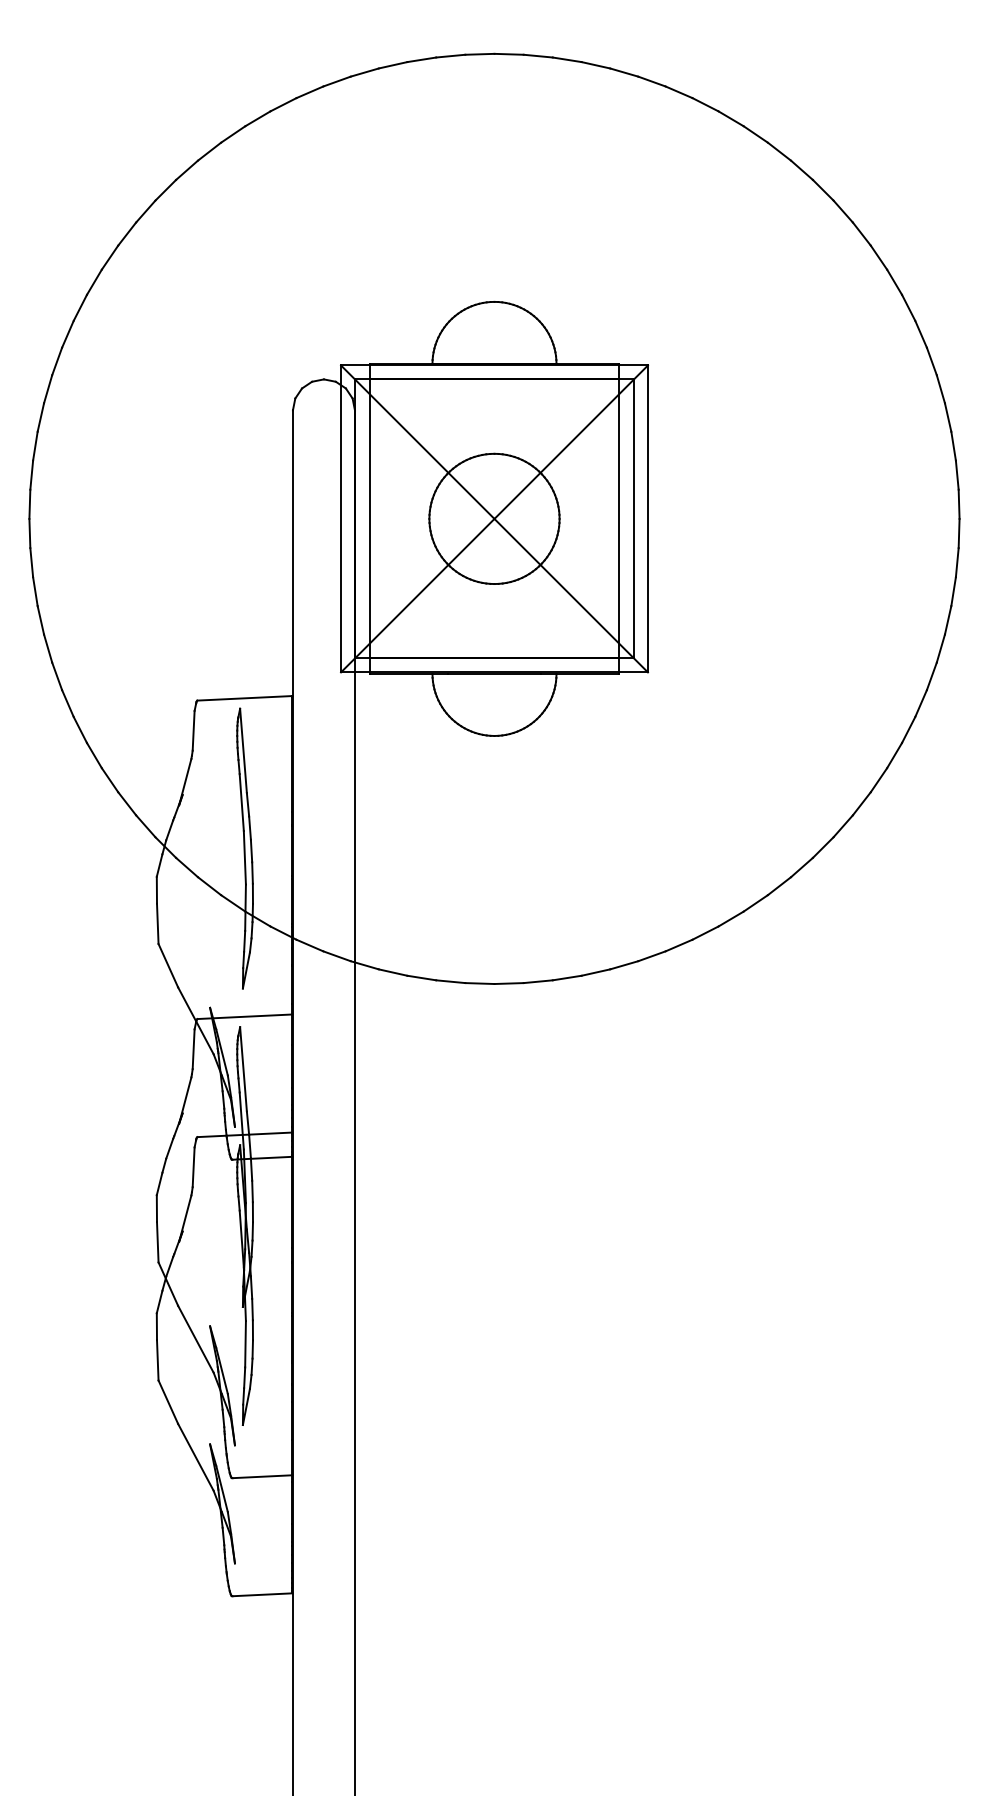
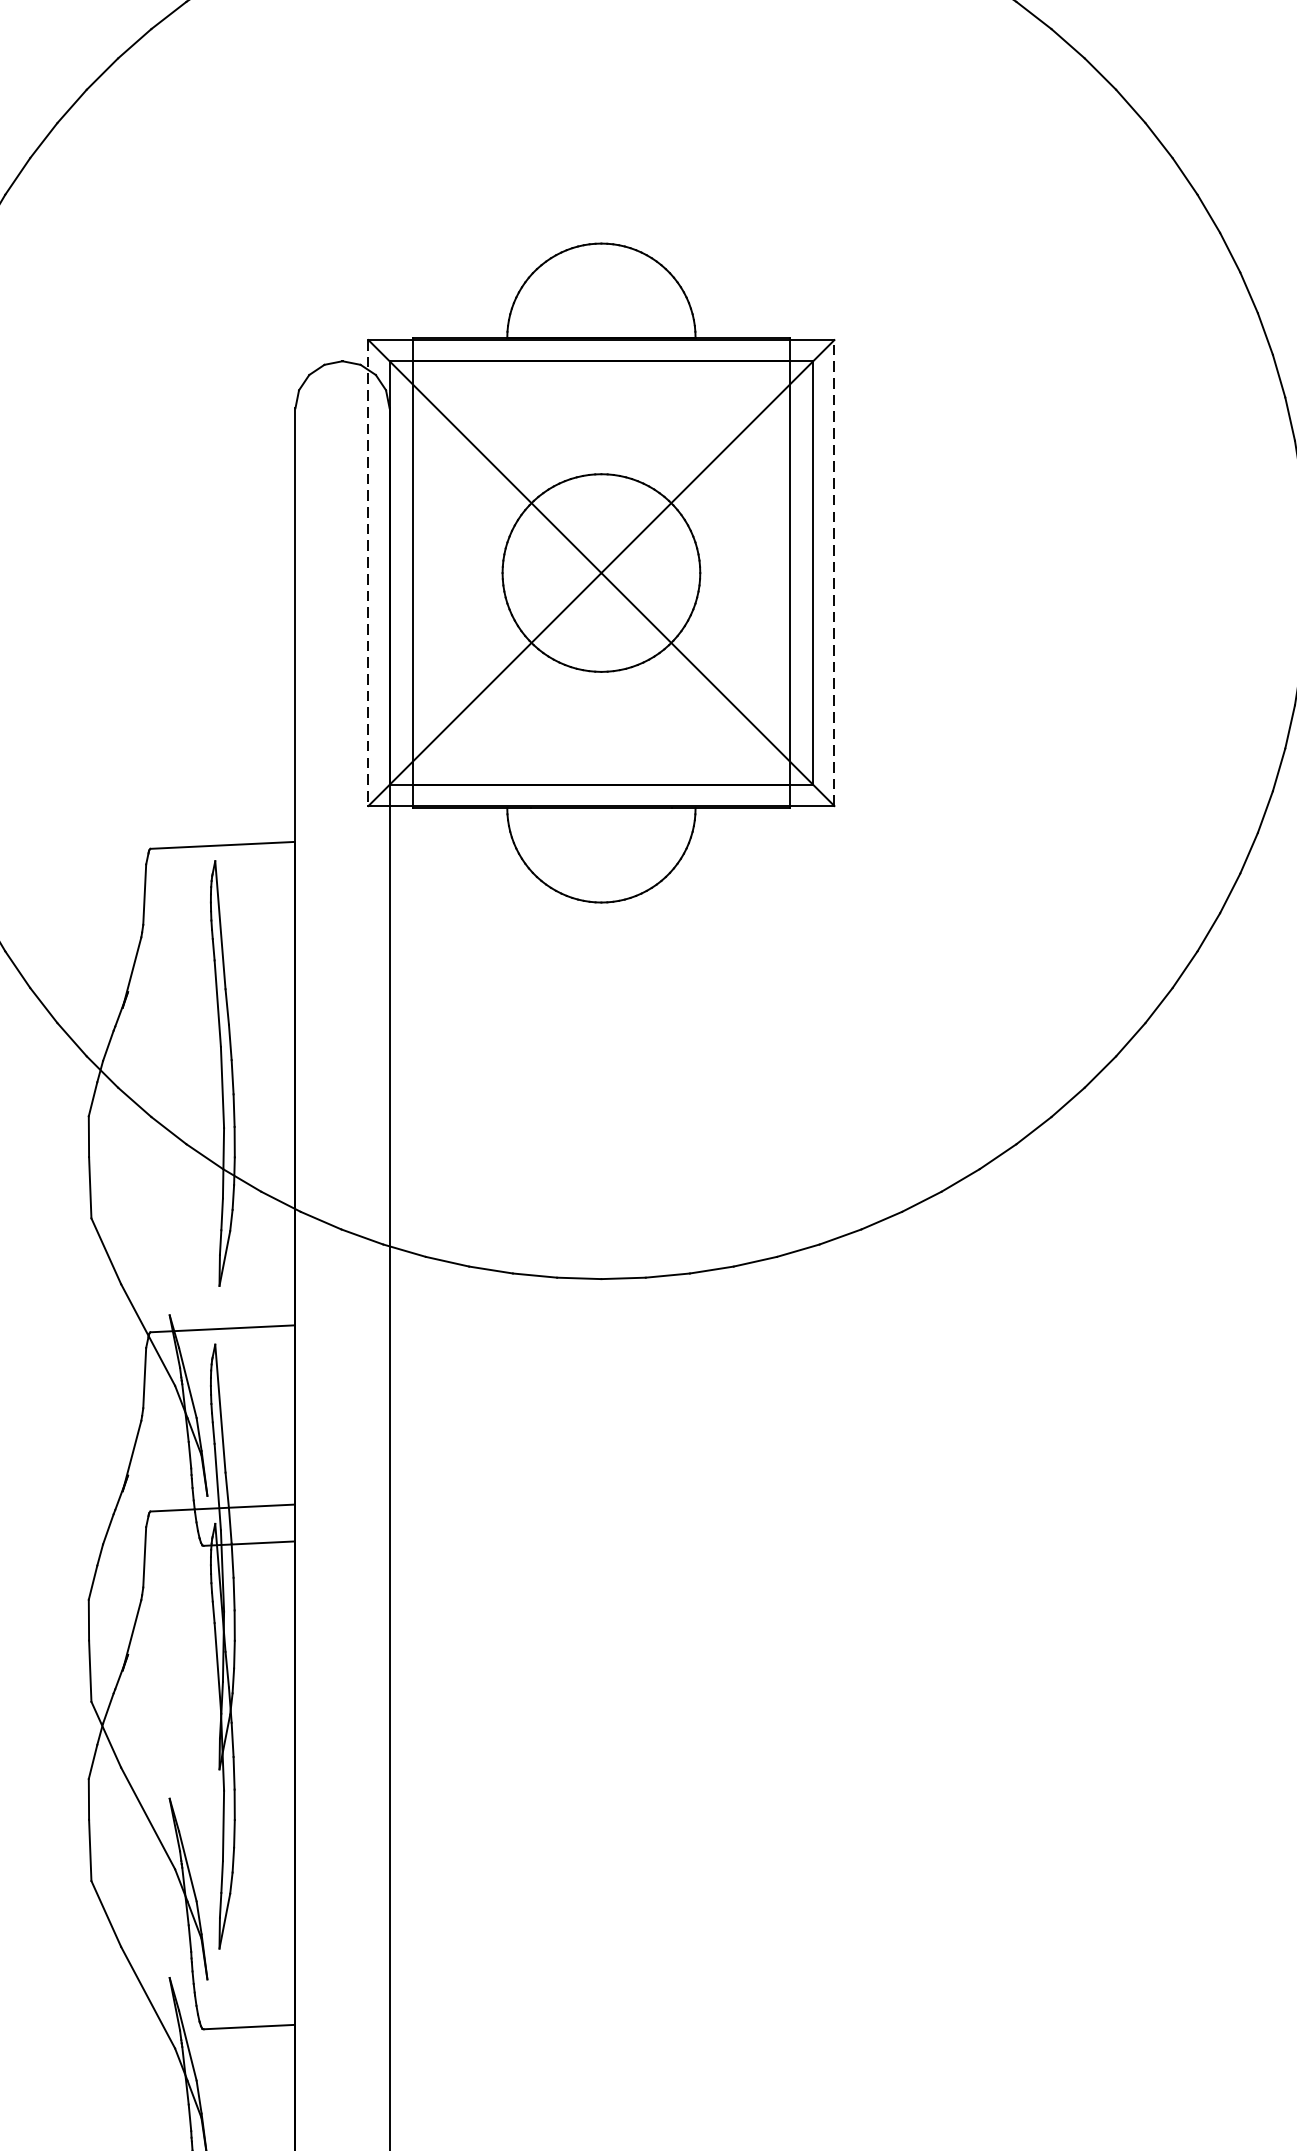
line: (647, 518) -> (833, 572), solid -> dashed
line: (341, 519) -> (369, 573), solid -> dashed

